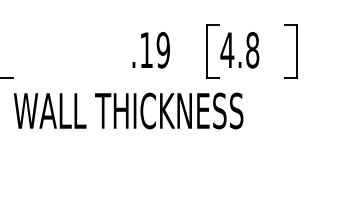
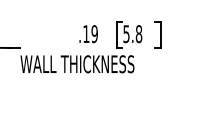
text: (227, 50) -> (126, 34), 4.8 -> 5.8

